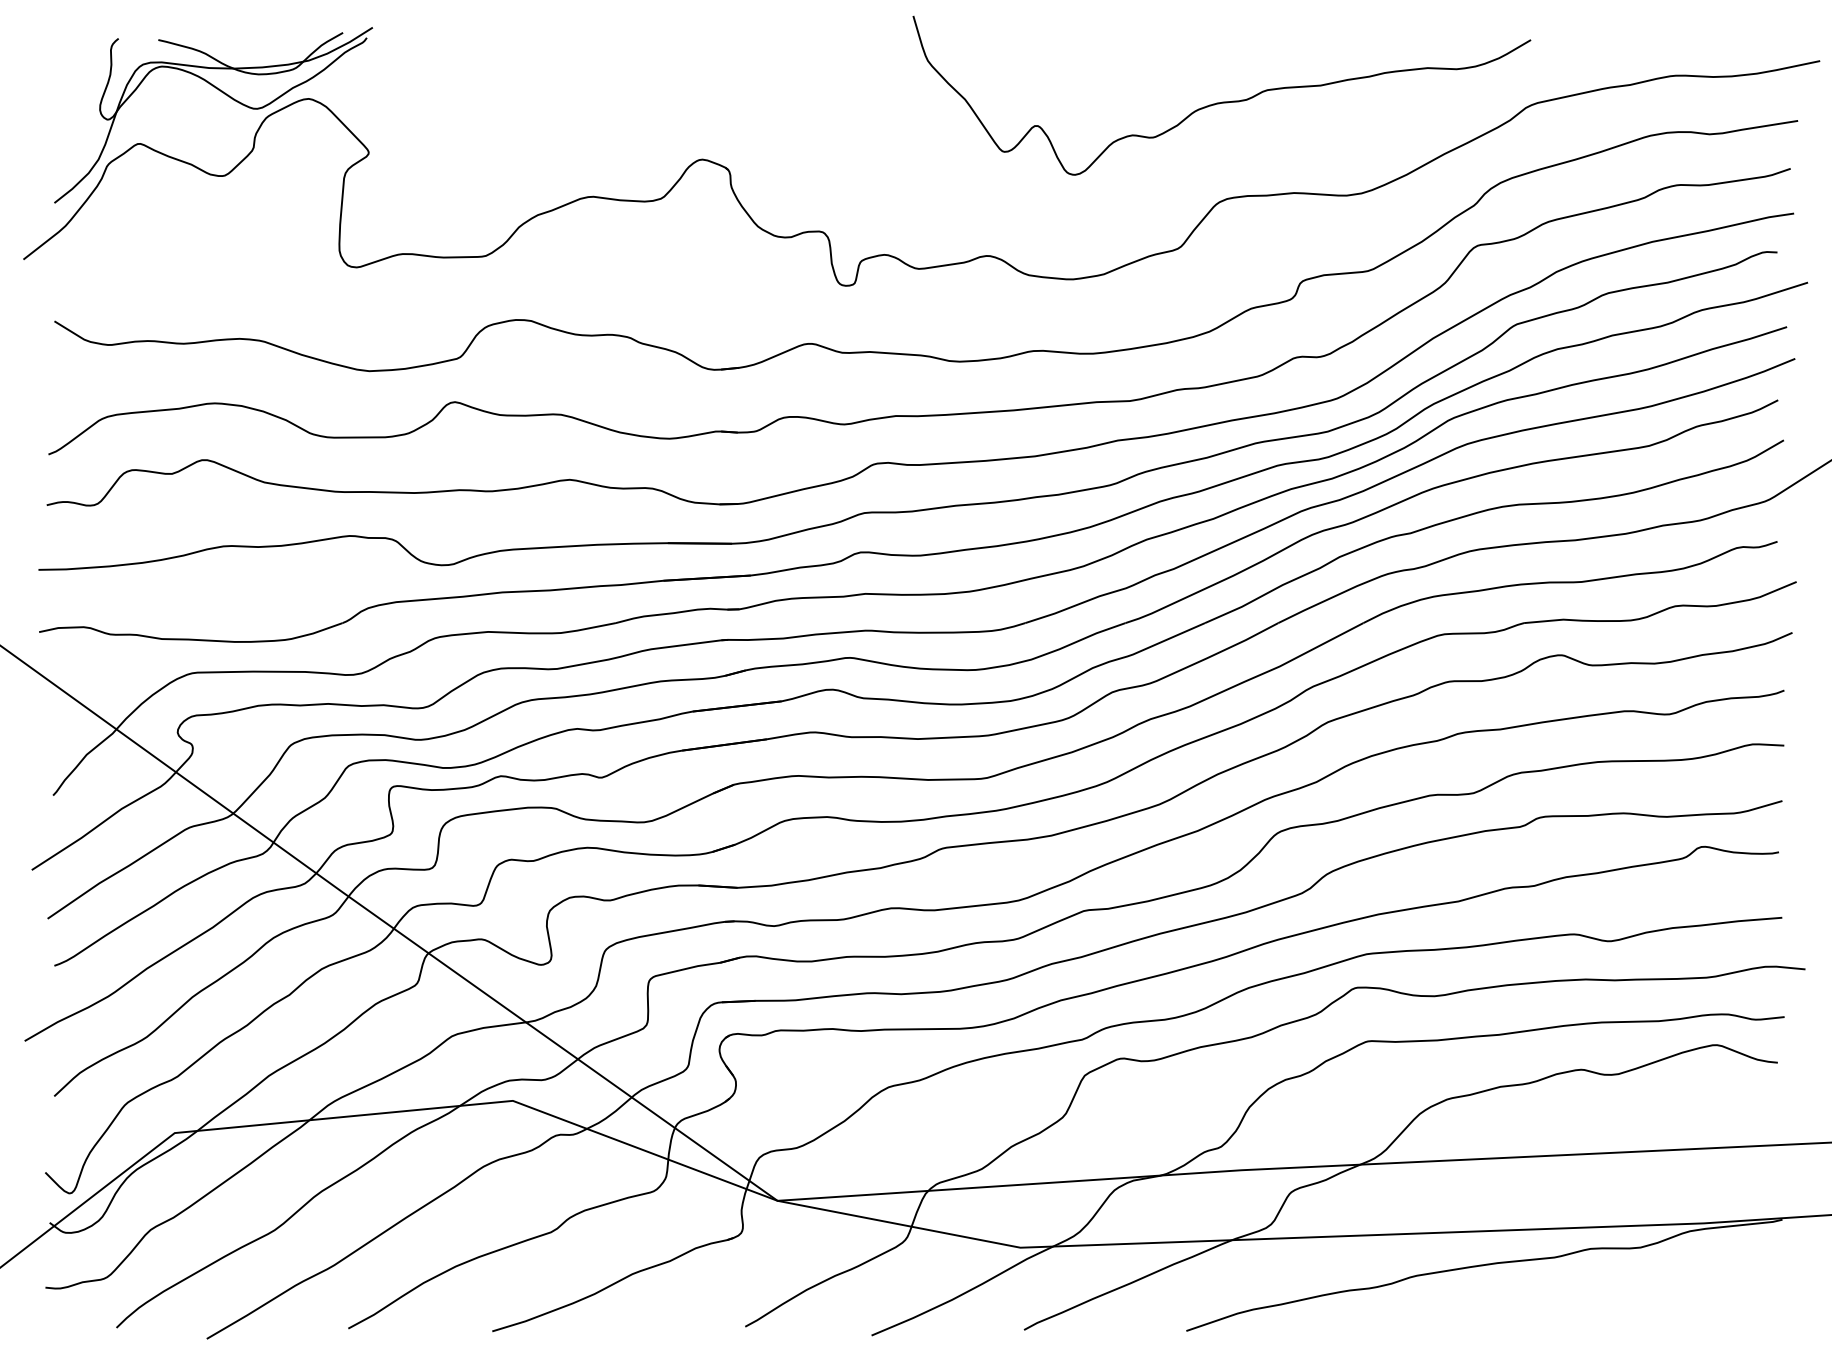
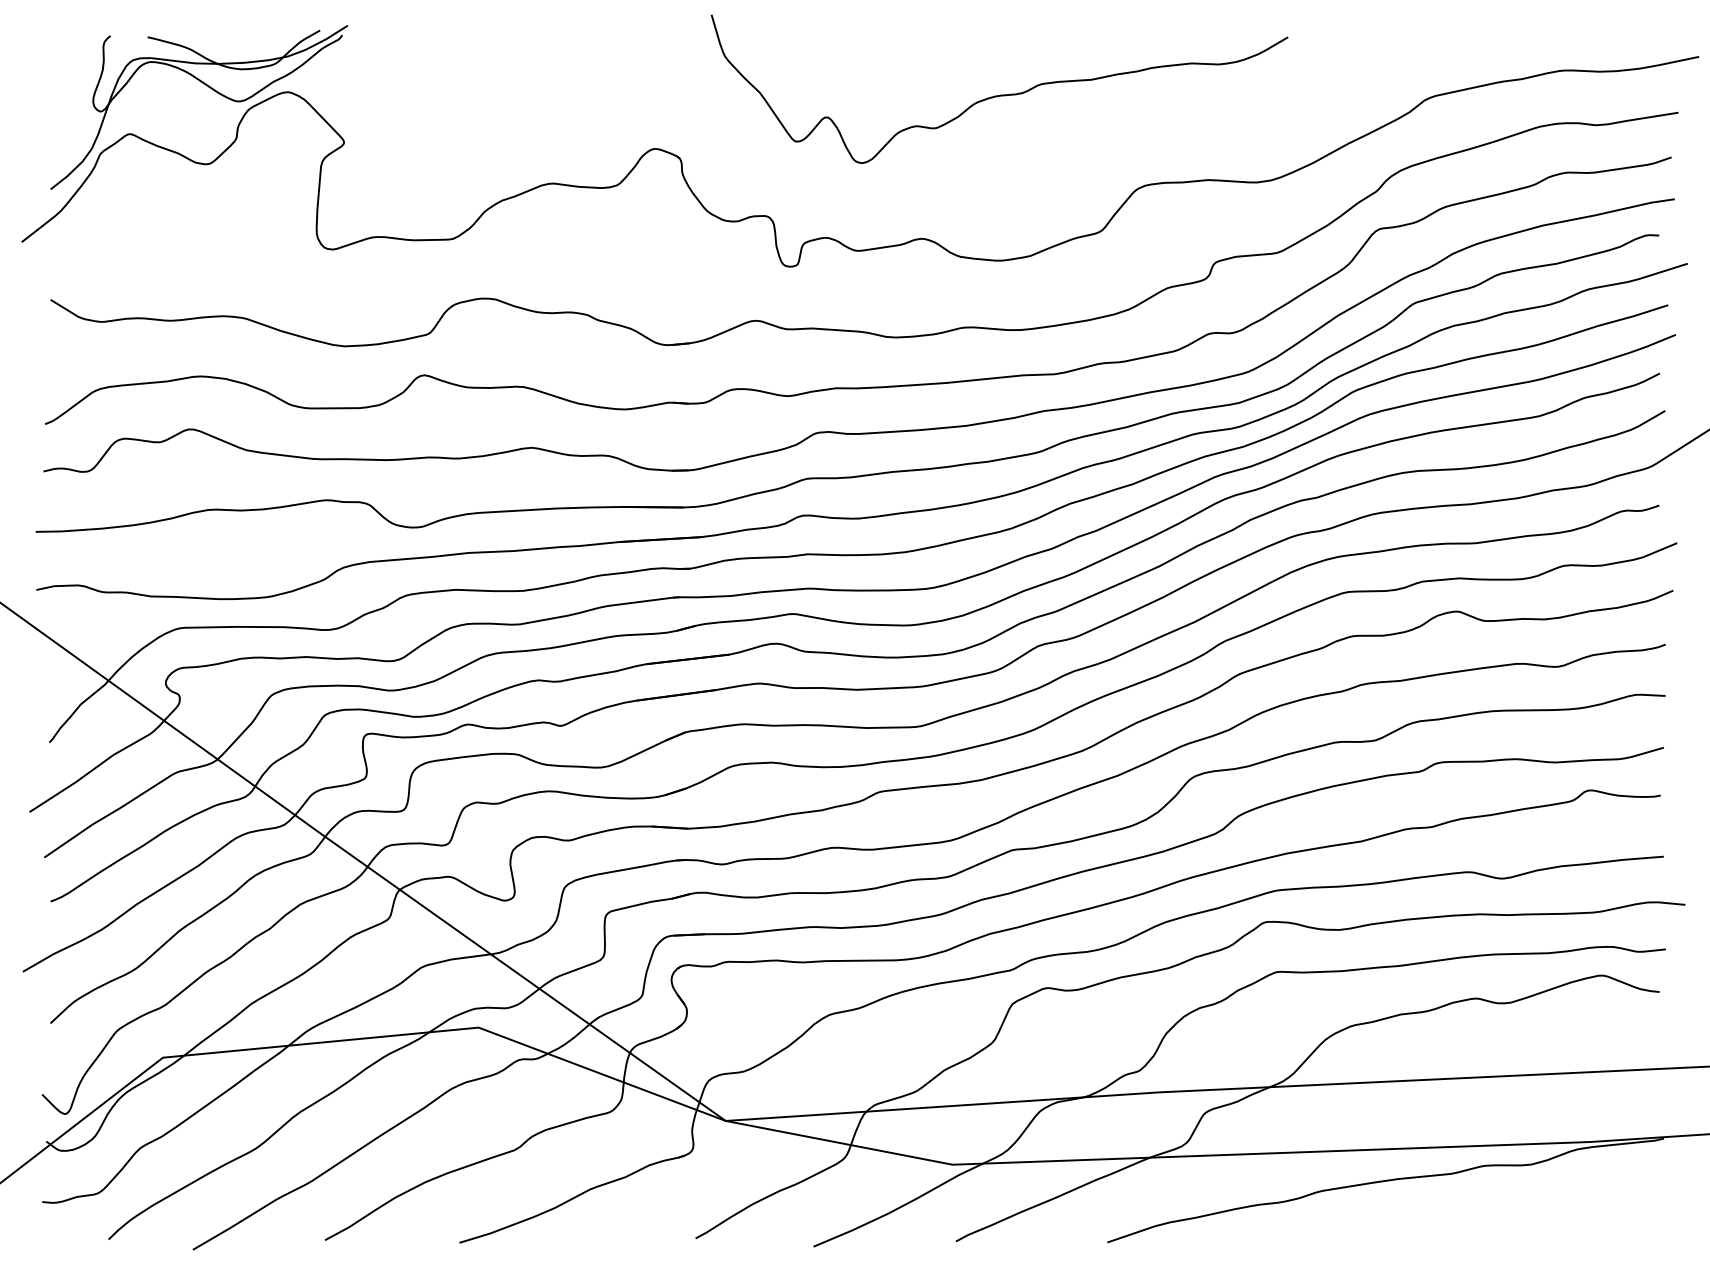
curve: (1222, 101) -> (1000, 94), moved

